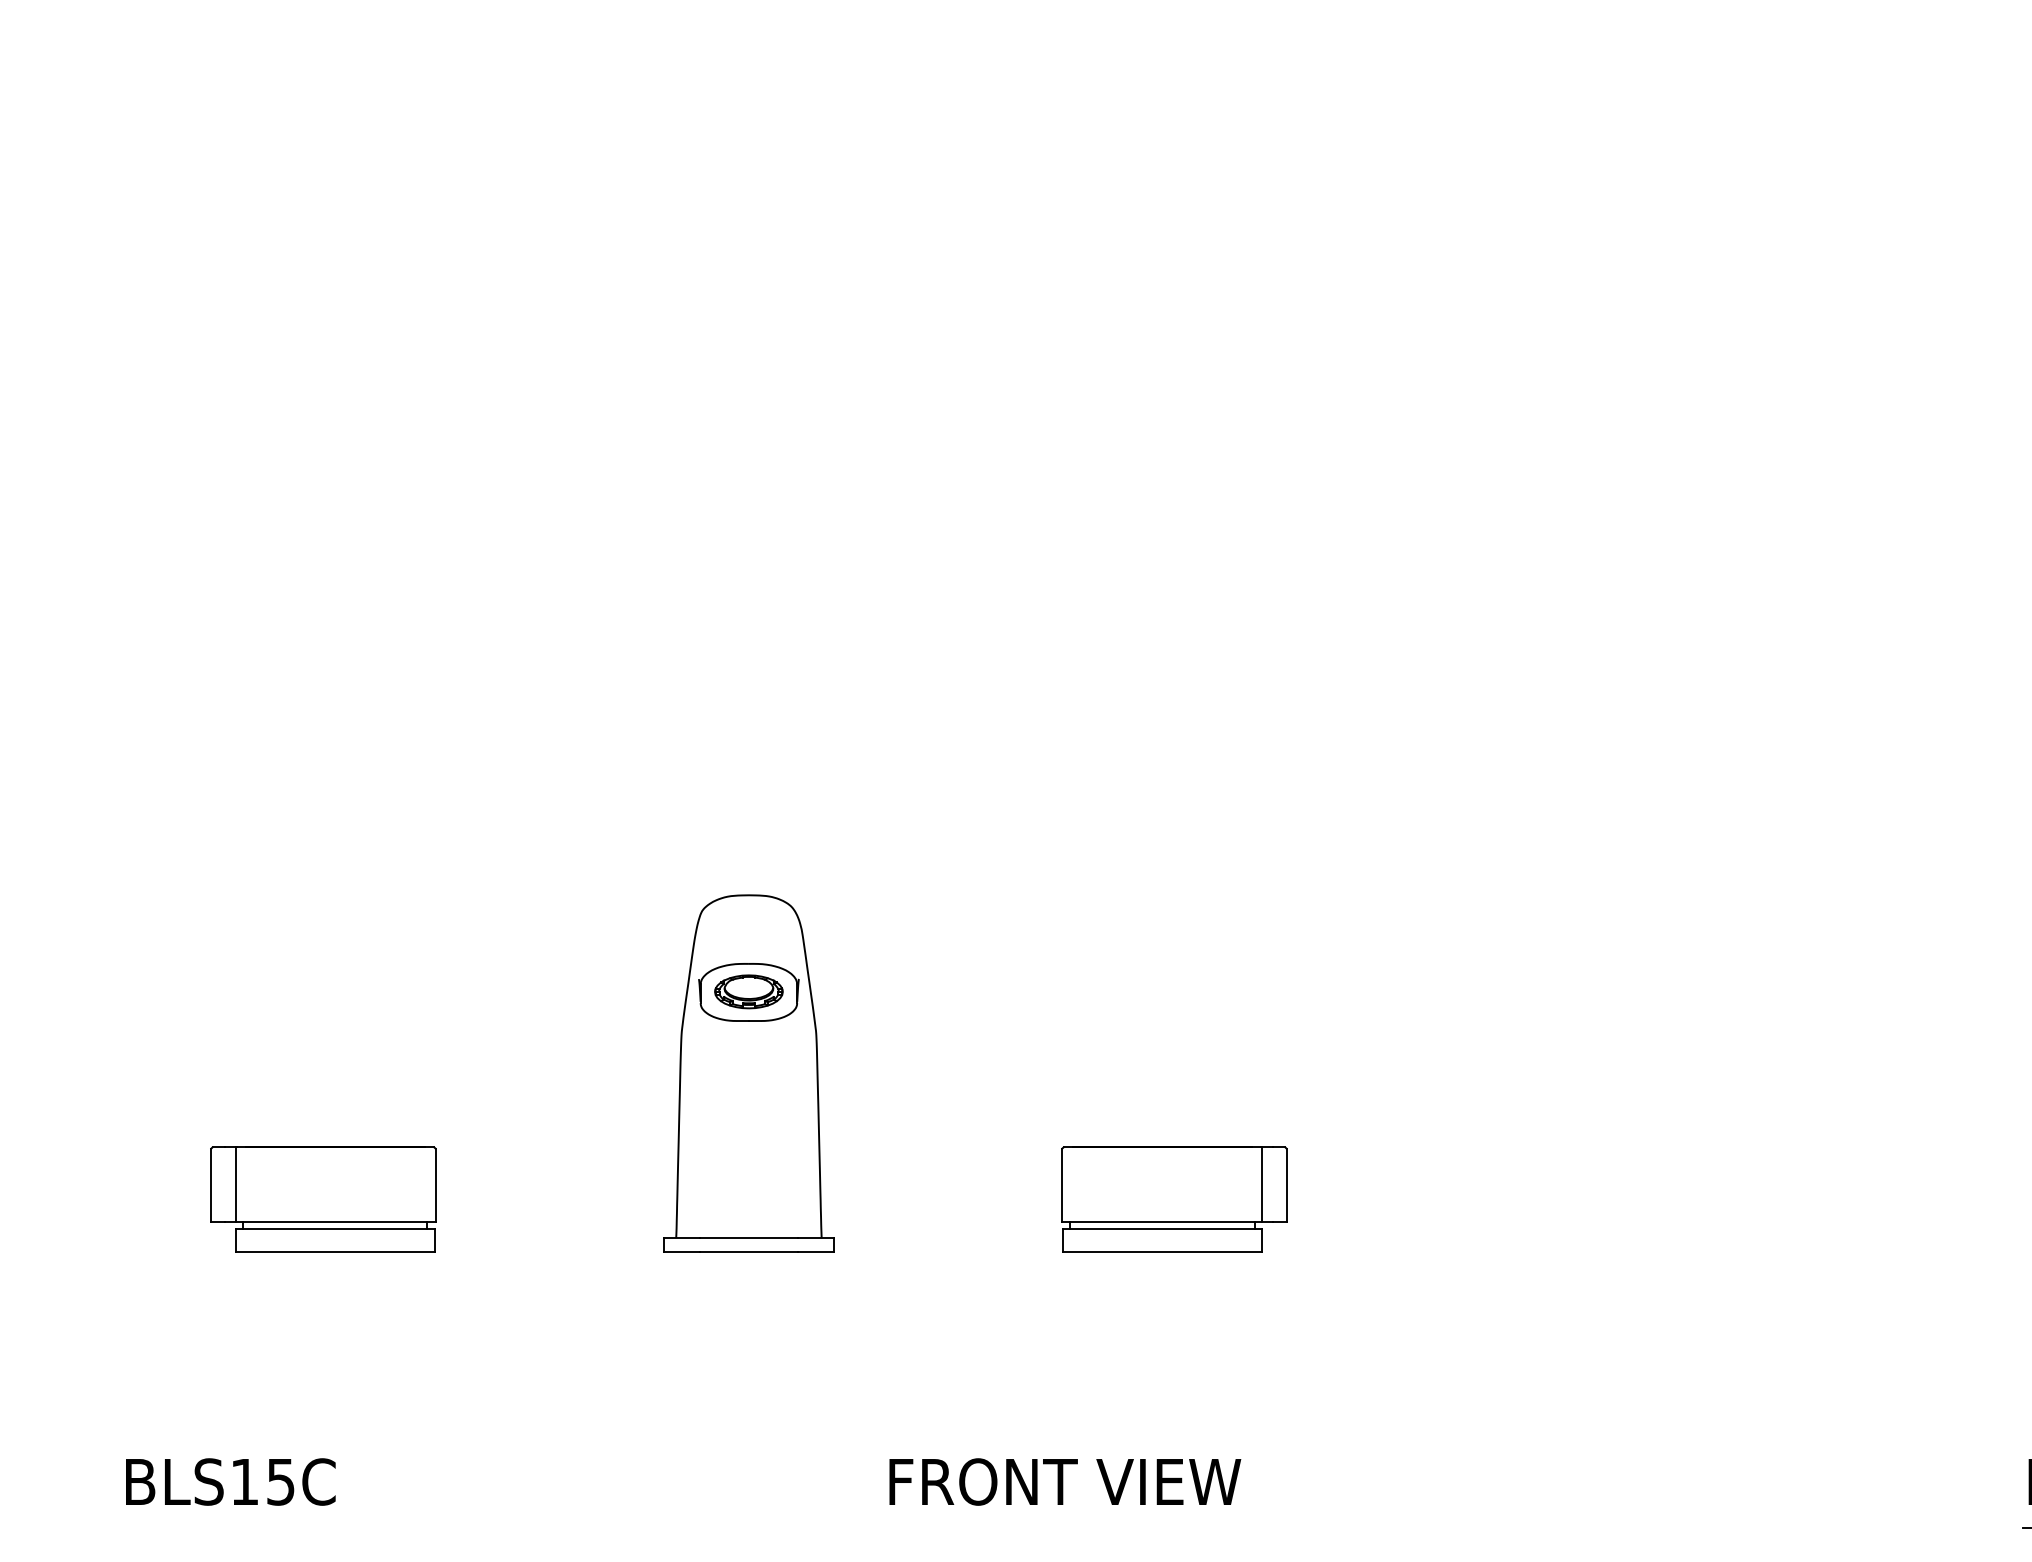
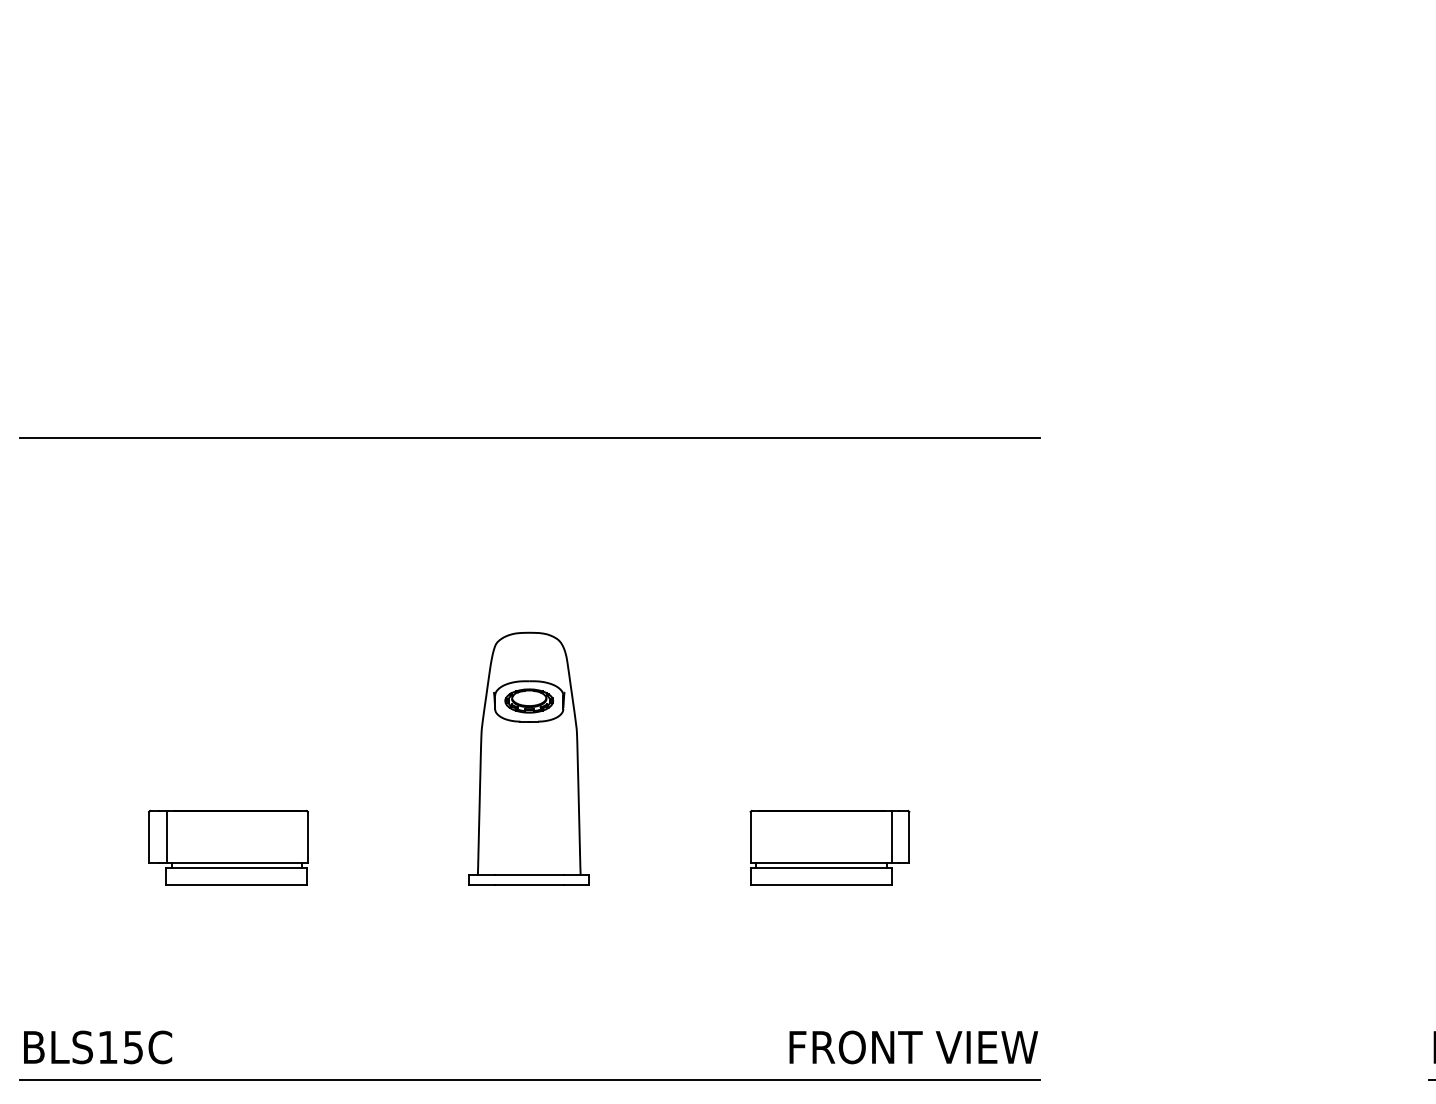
line: (749, 618) -> (529, 437), added
text: (231, 1482) -> (98, 1047), moved
text: (1064, 1482) -> (913, 1047), moved
line: (749, 1527) -> (529, 1079), added

